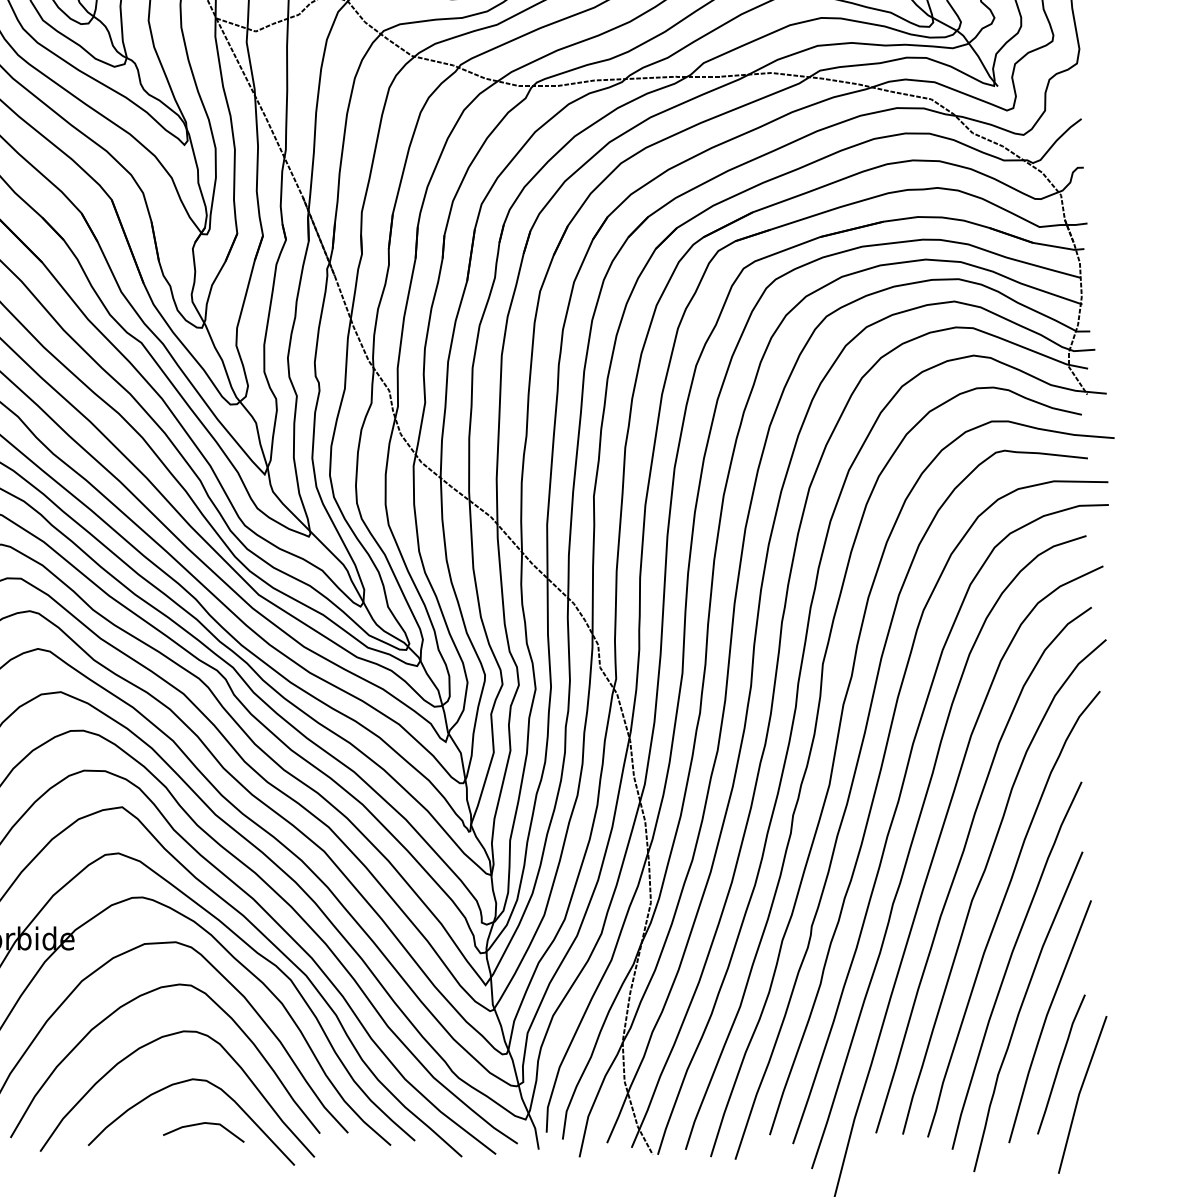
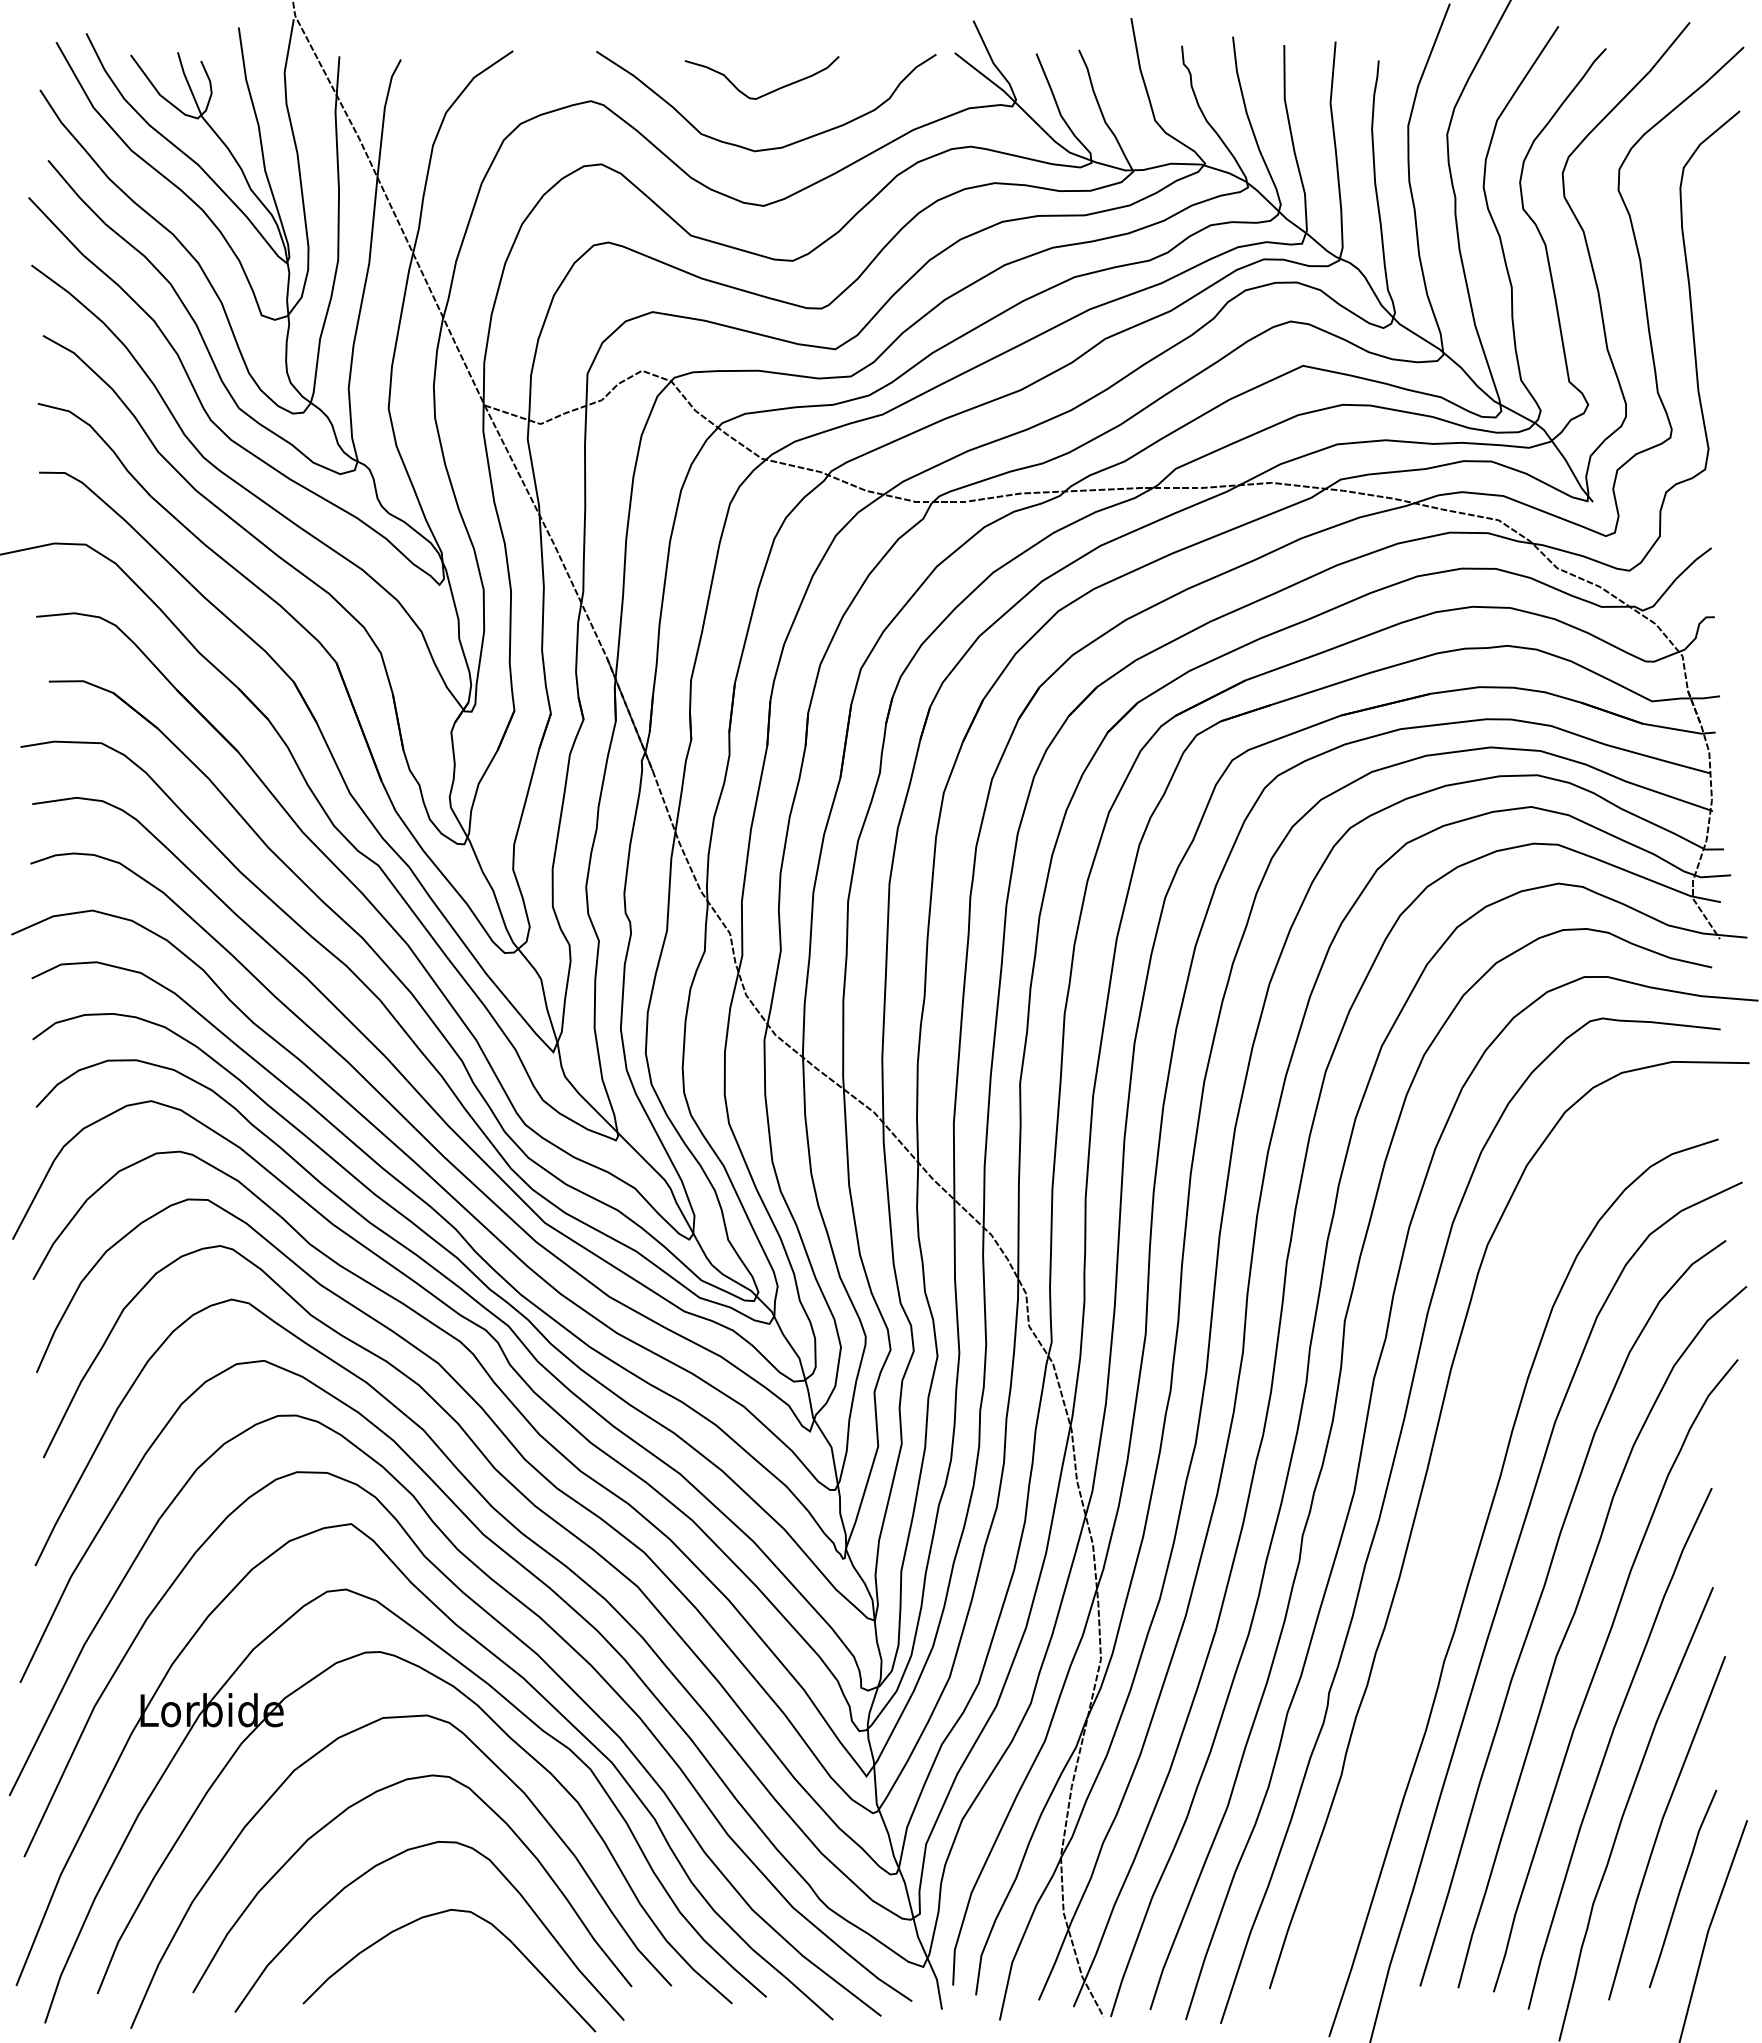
curve: (898, 805) -> (1451, 1521), removed
line: (203, 1124) -> (466, 1973), removed

